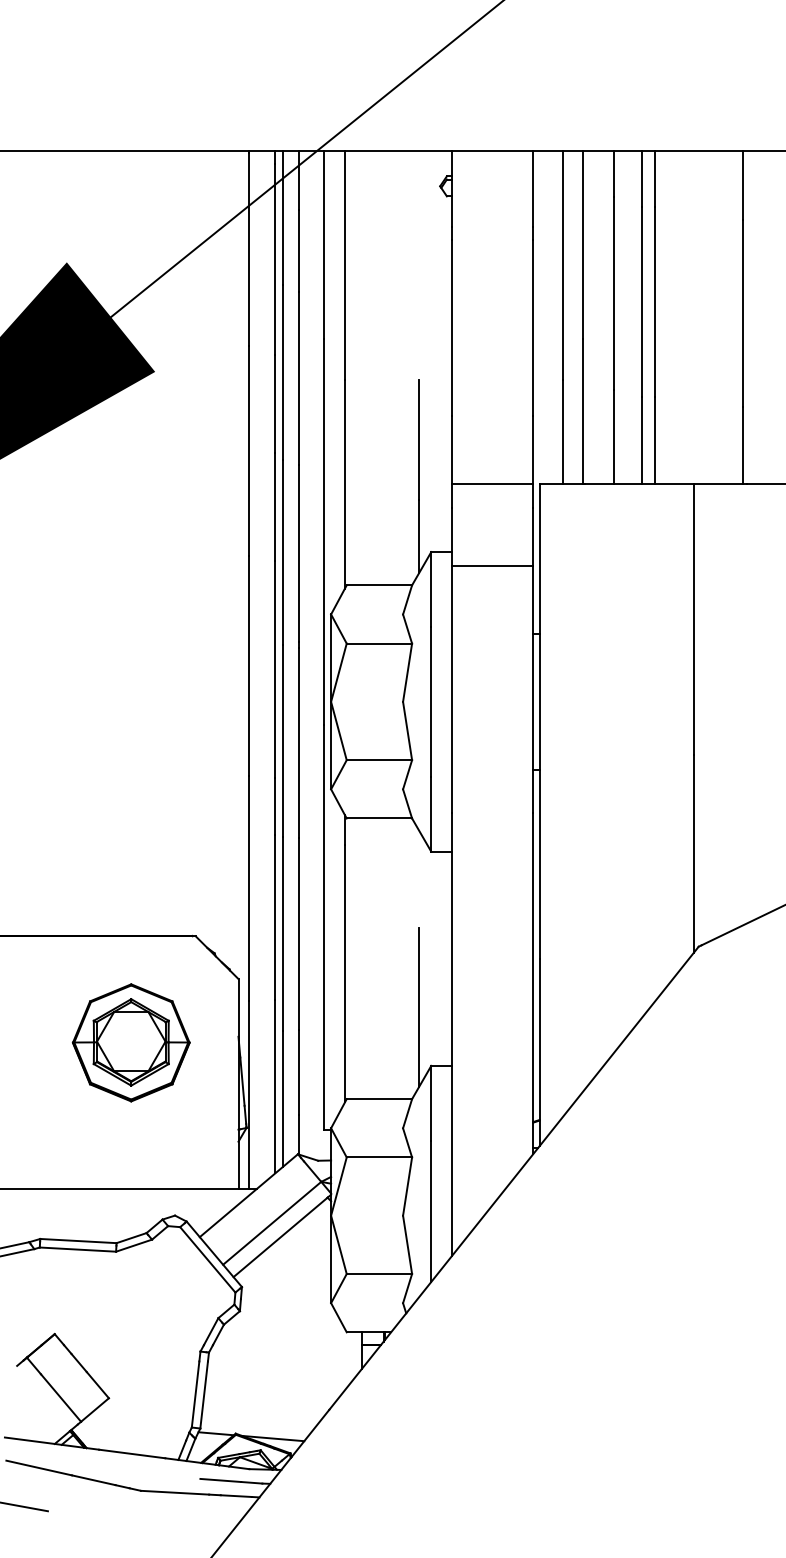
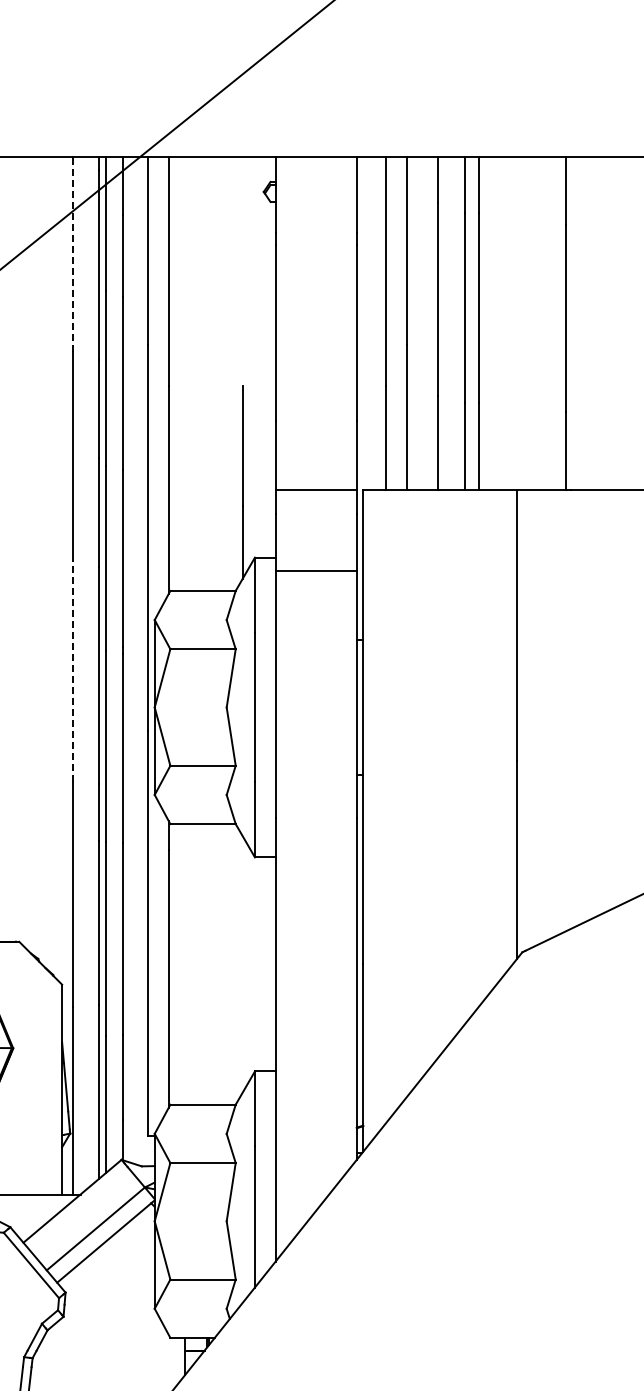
line: (249, 249) -> (73, 255), solid -> dashed
line: (249, 665) -> (73, 671), solid -> dashed
line: (419, 1006) -> (243, 1012), removed

